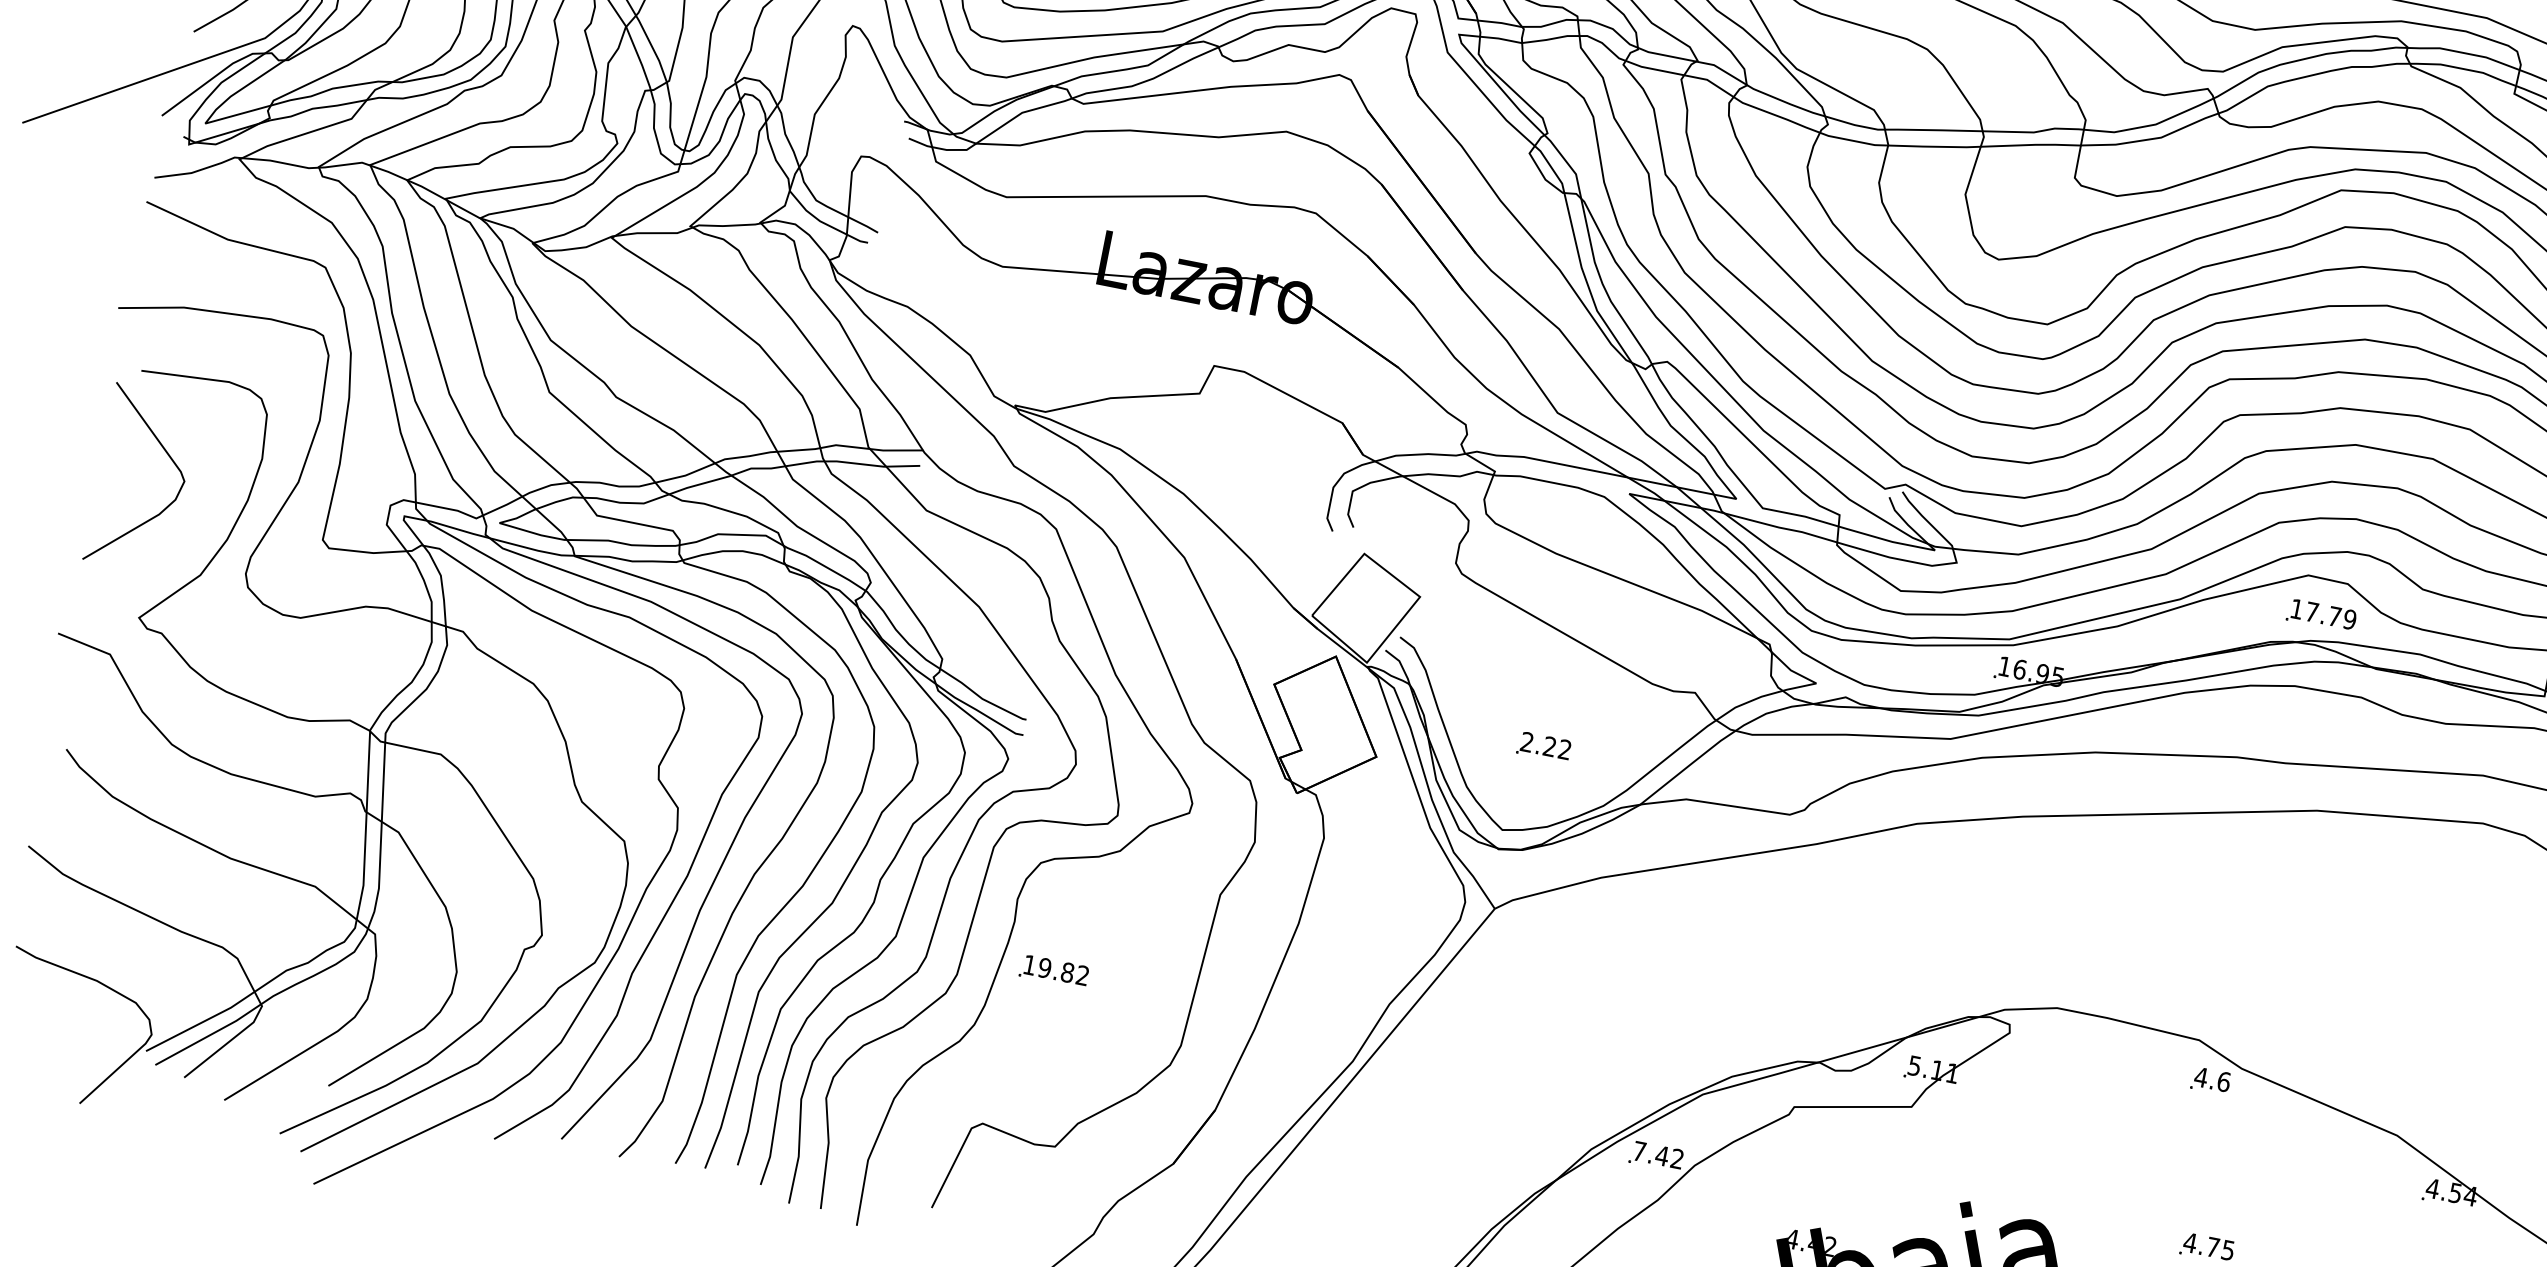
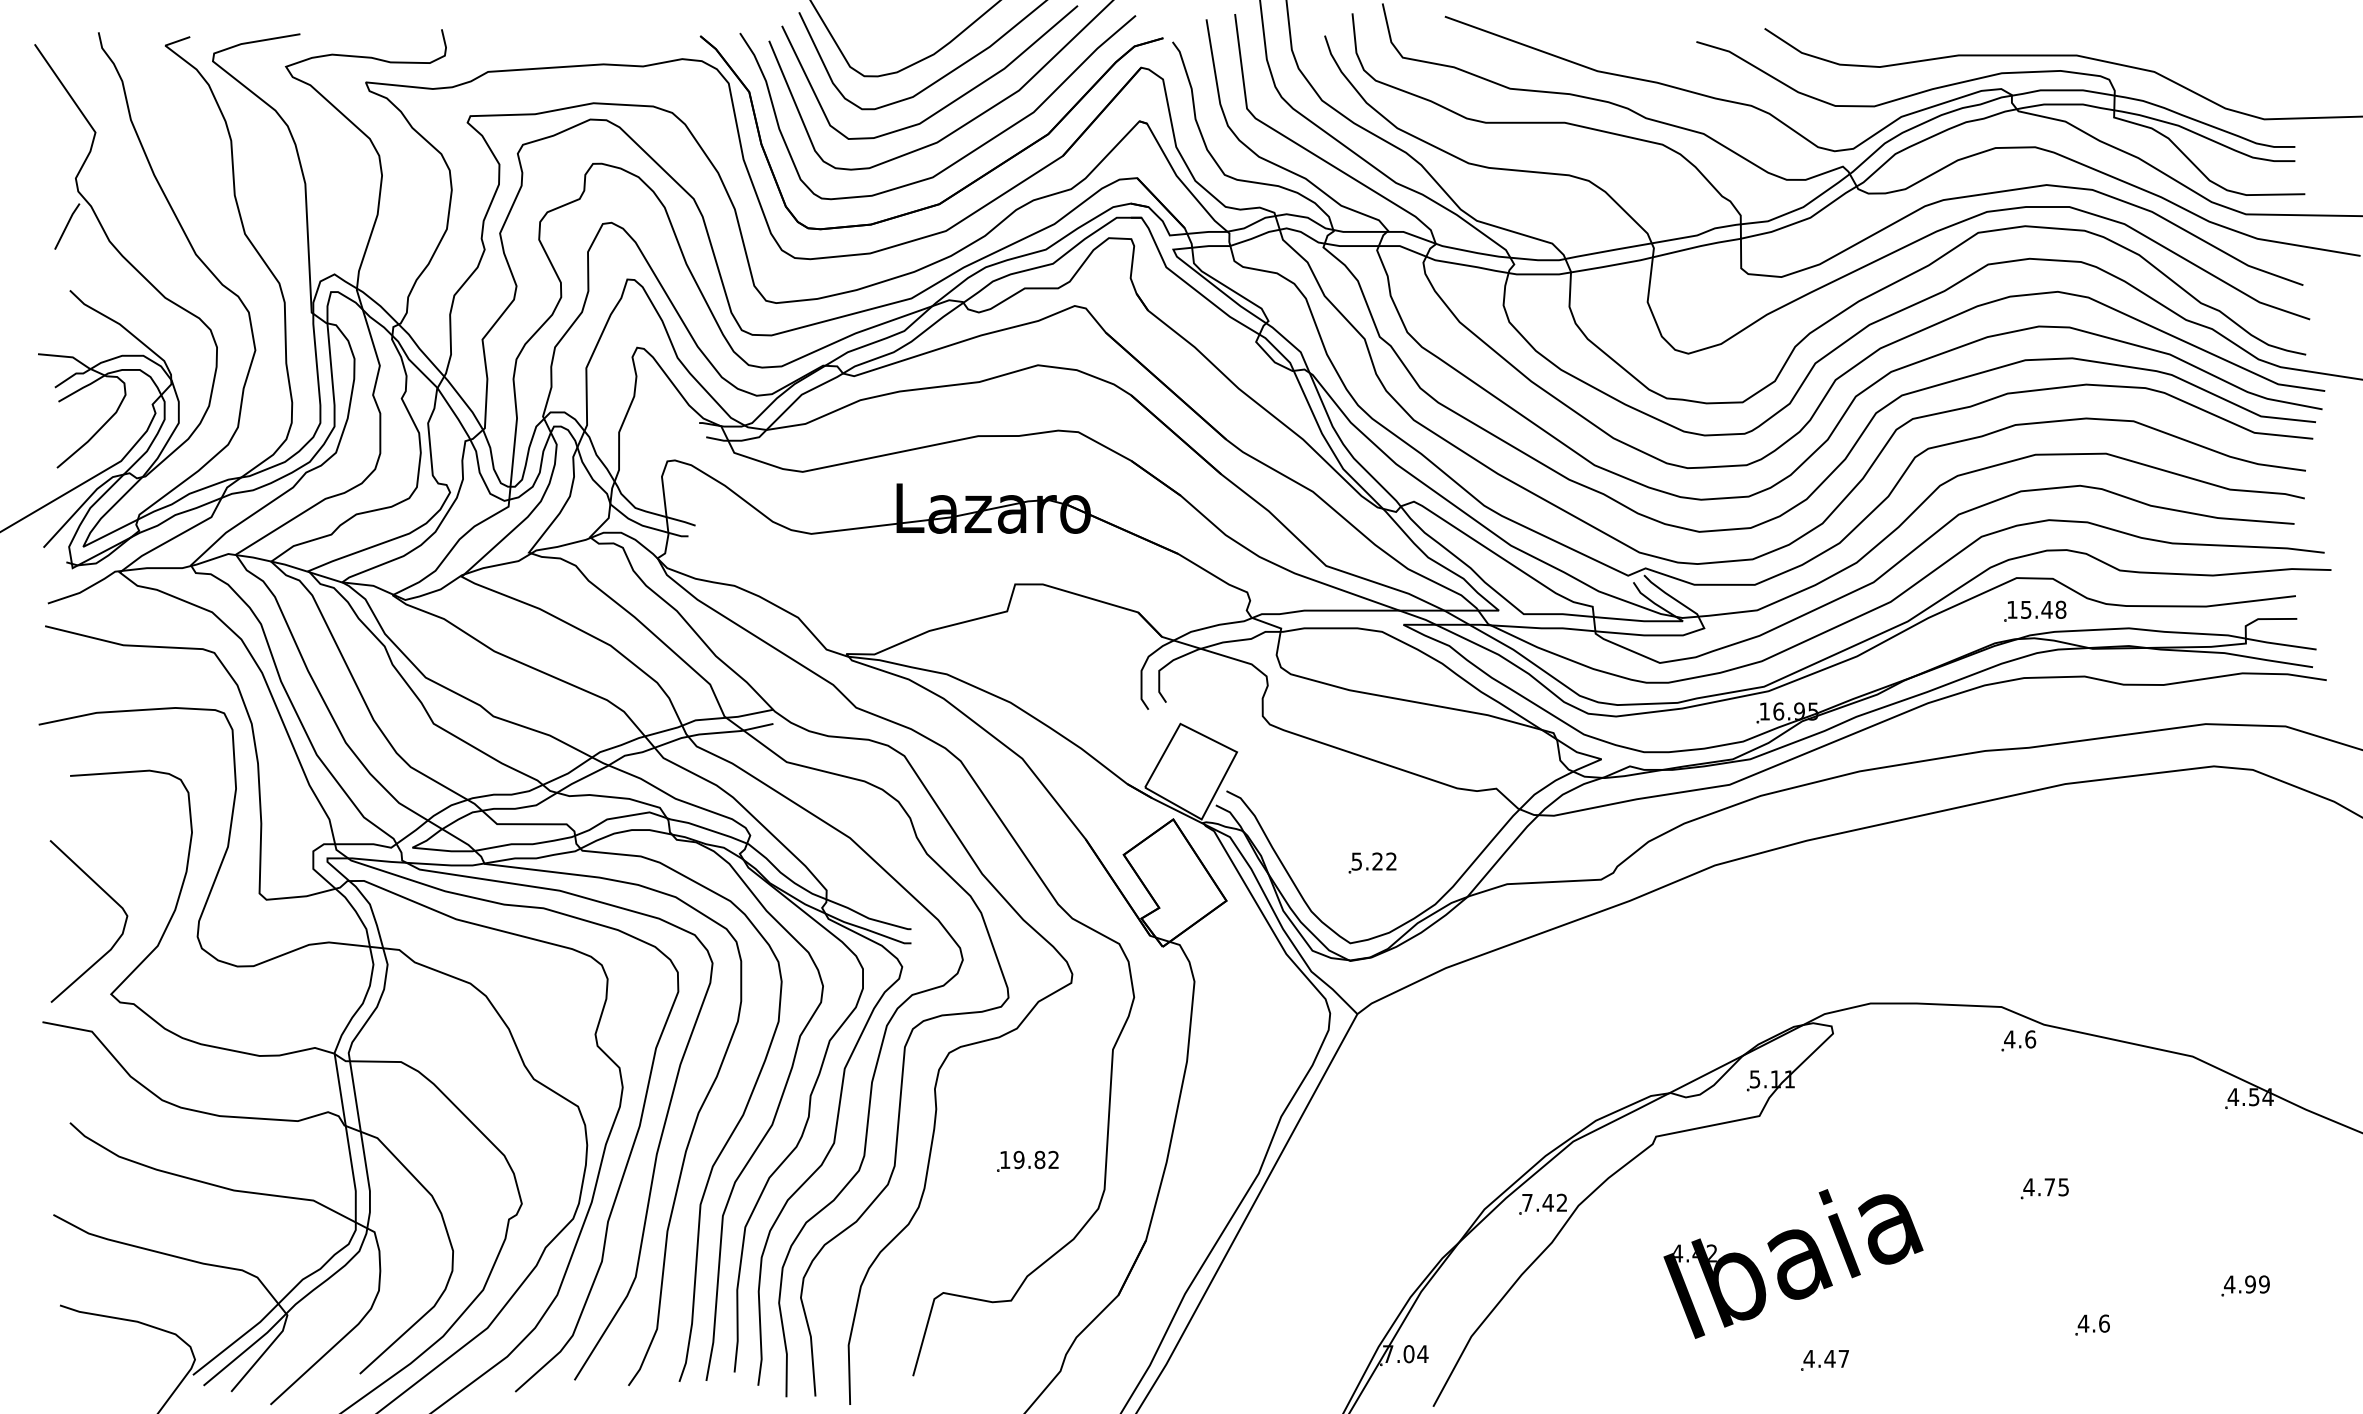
curve: (169, 458) -> (110, 898), moved
text: (2330, 615) -> (2043, 609), 17.79 -> 15.48
text: (1526, 742) -> (1356, 861), 2.22 -> 5.22
part: (1054, 970) -> (1027, 1160), moved

